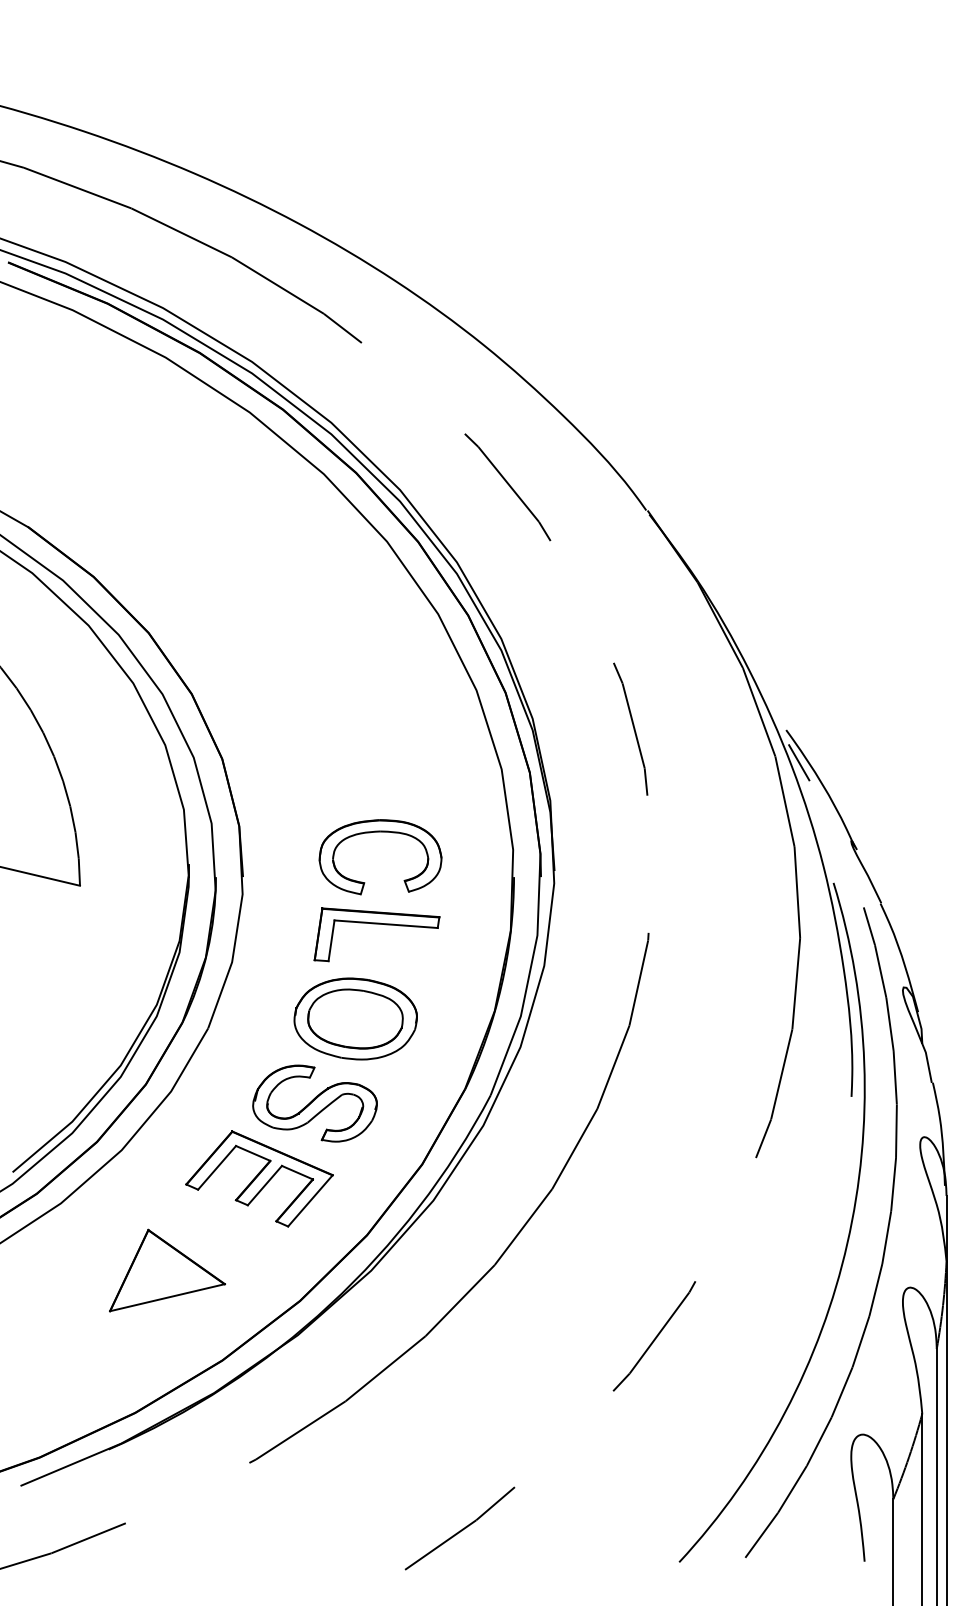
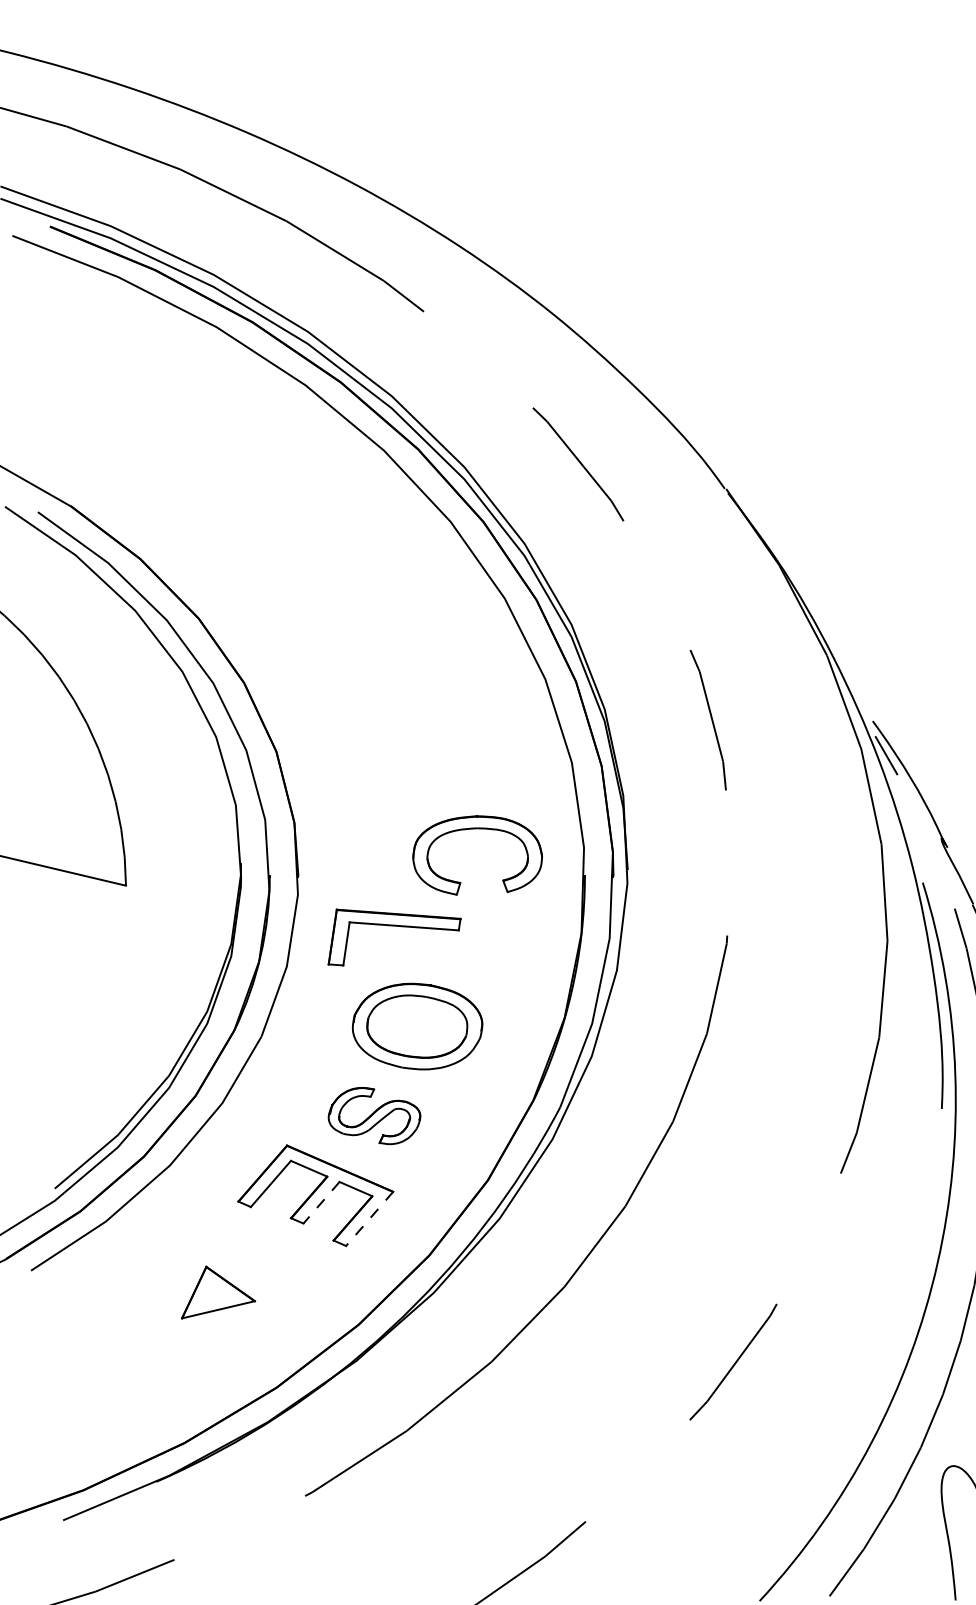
part: (380, 832) -> (477, 829), moved
part: (376, 924) -> (394, 926), moved
part: (314, 1103) -> (373, 1115), size x0.7
line: (264, 1185) -> (321, 1202), solid -> dashed
line: (310, 1201) -> (369, 1219), solid -> dashed
part: (167, 1270) -> (218, 1292), size x0.6

